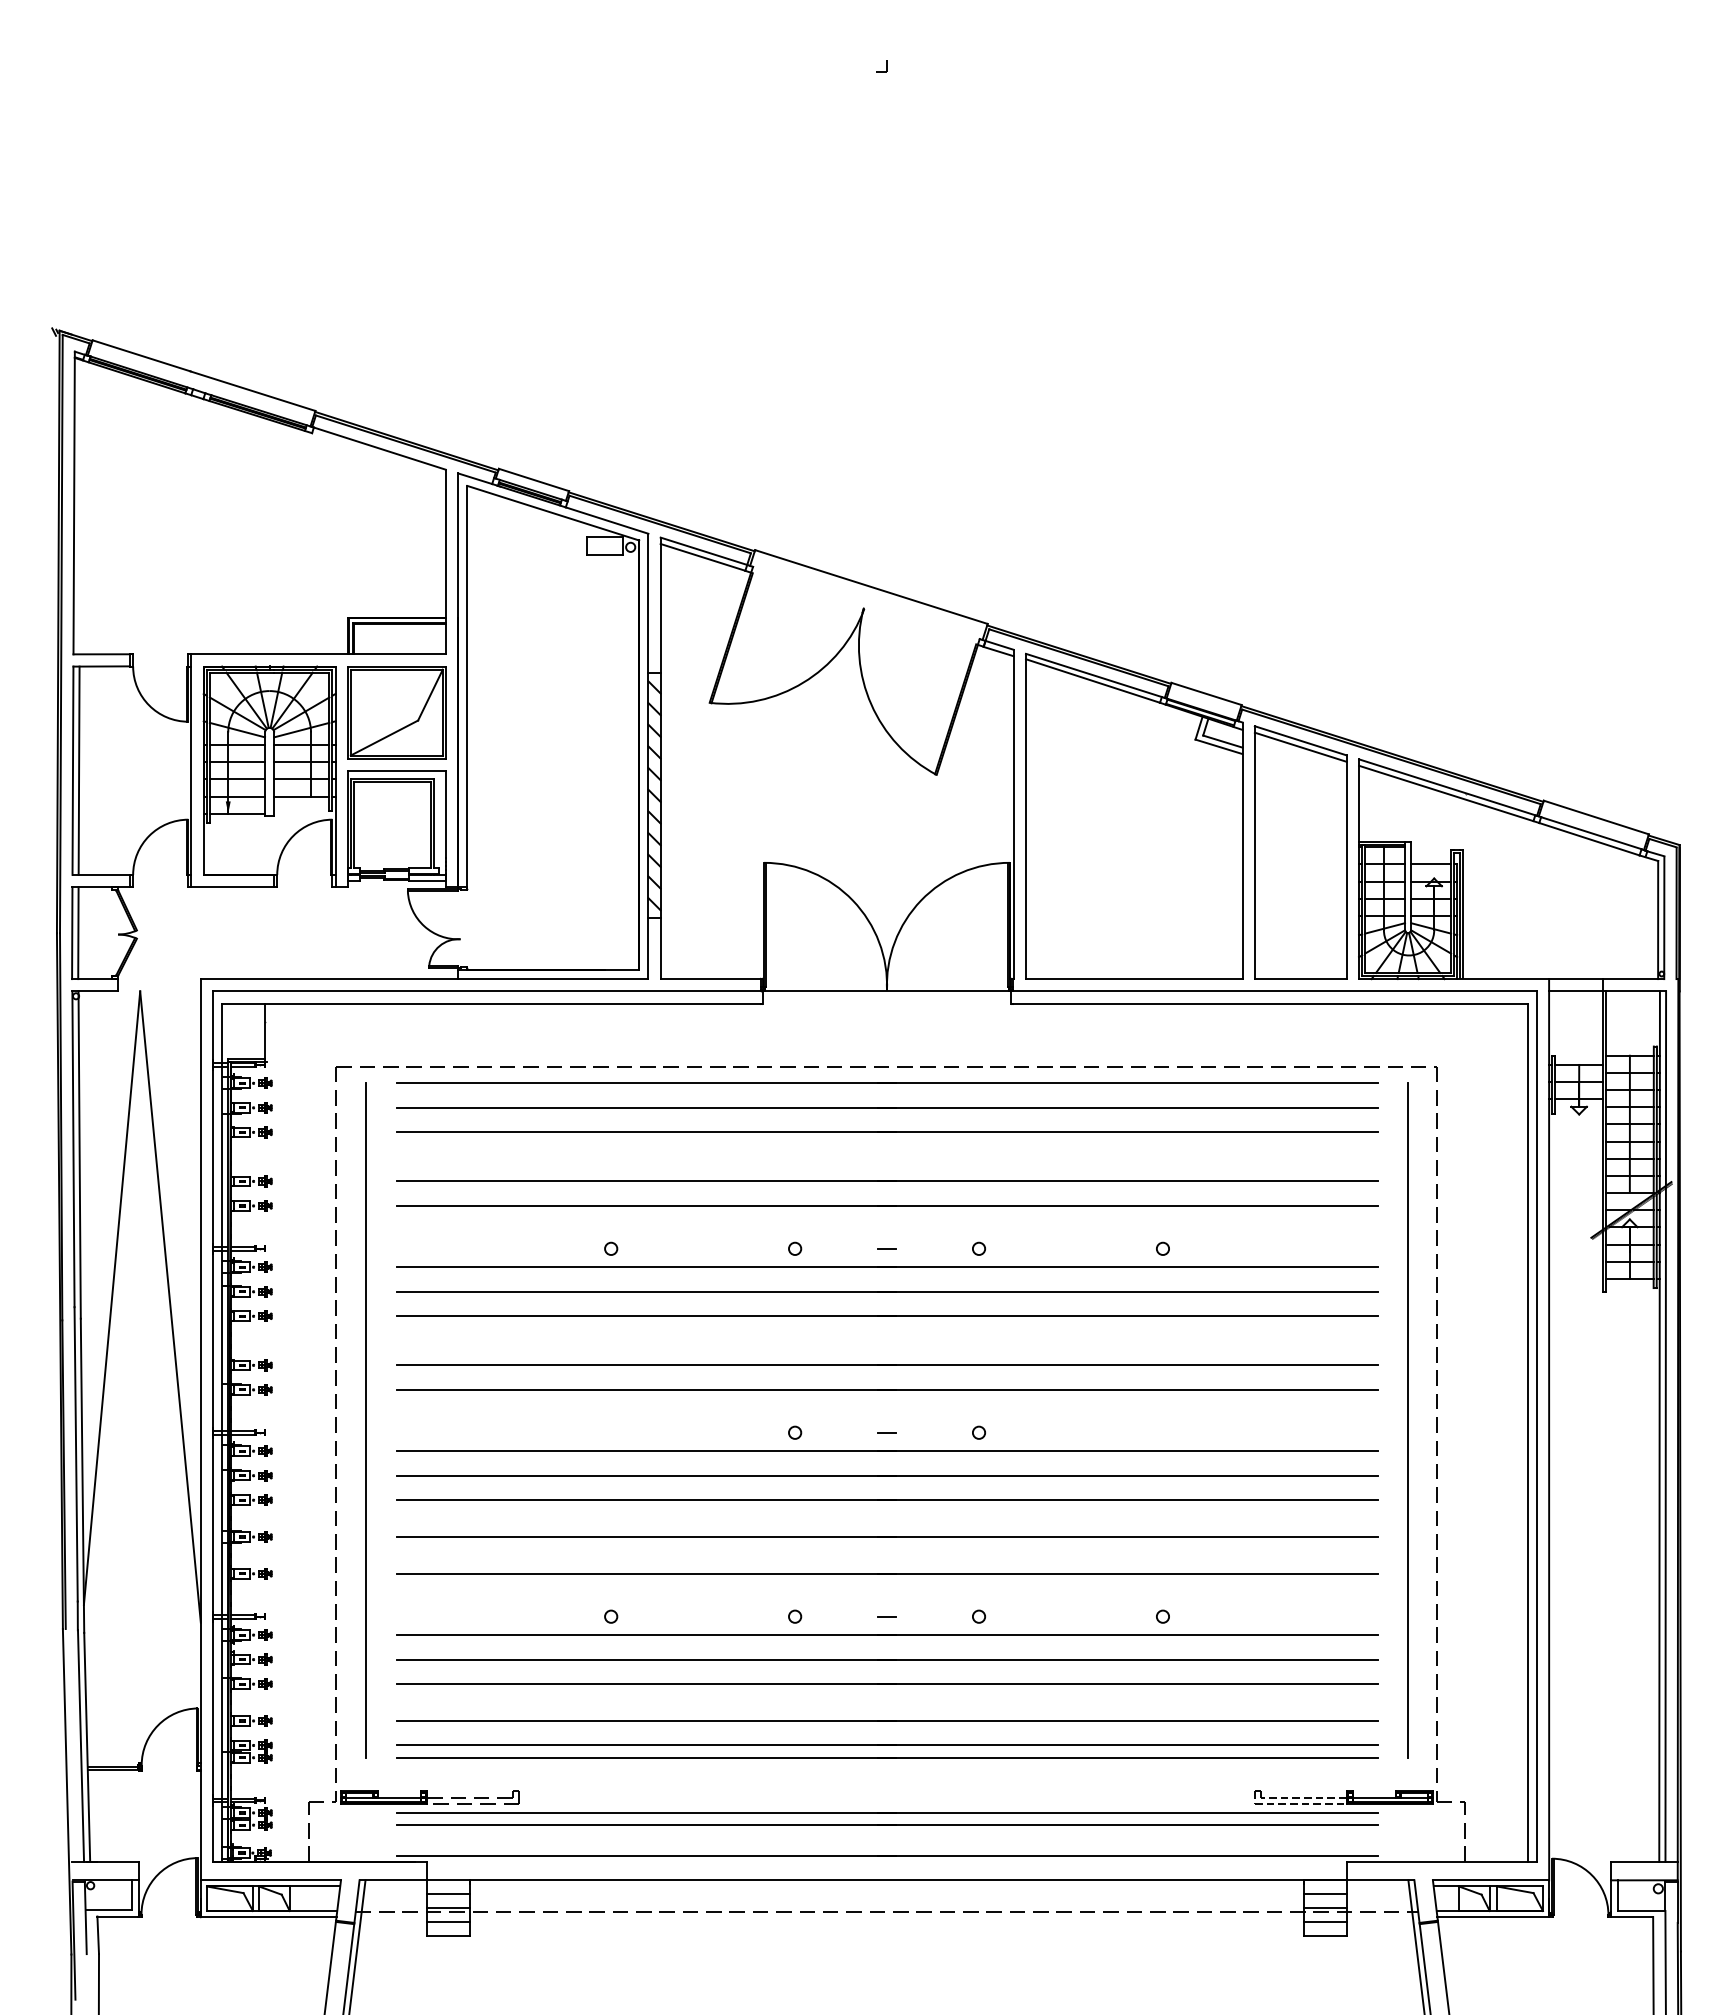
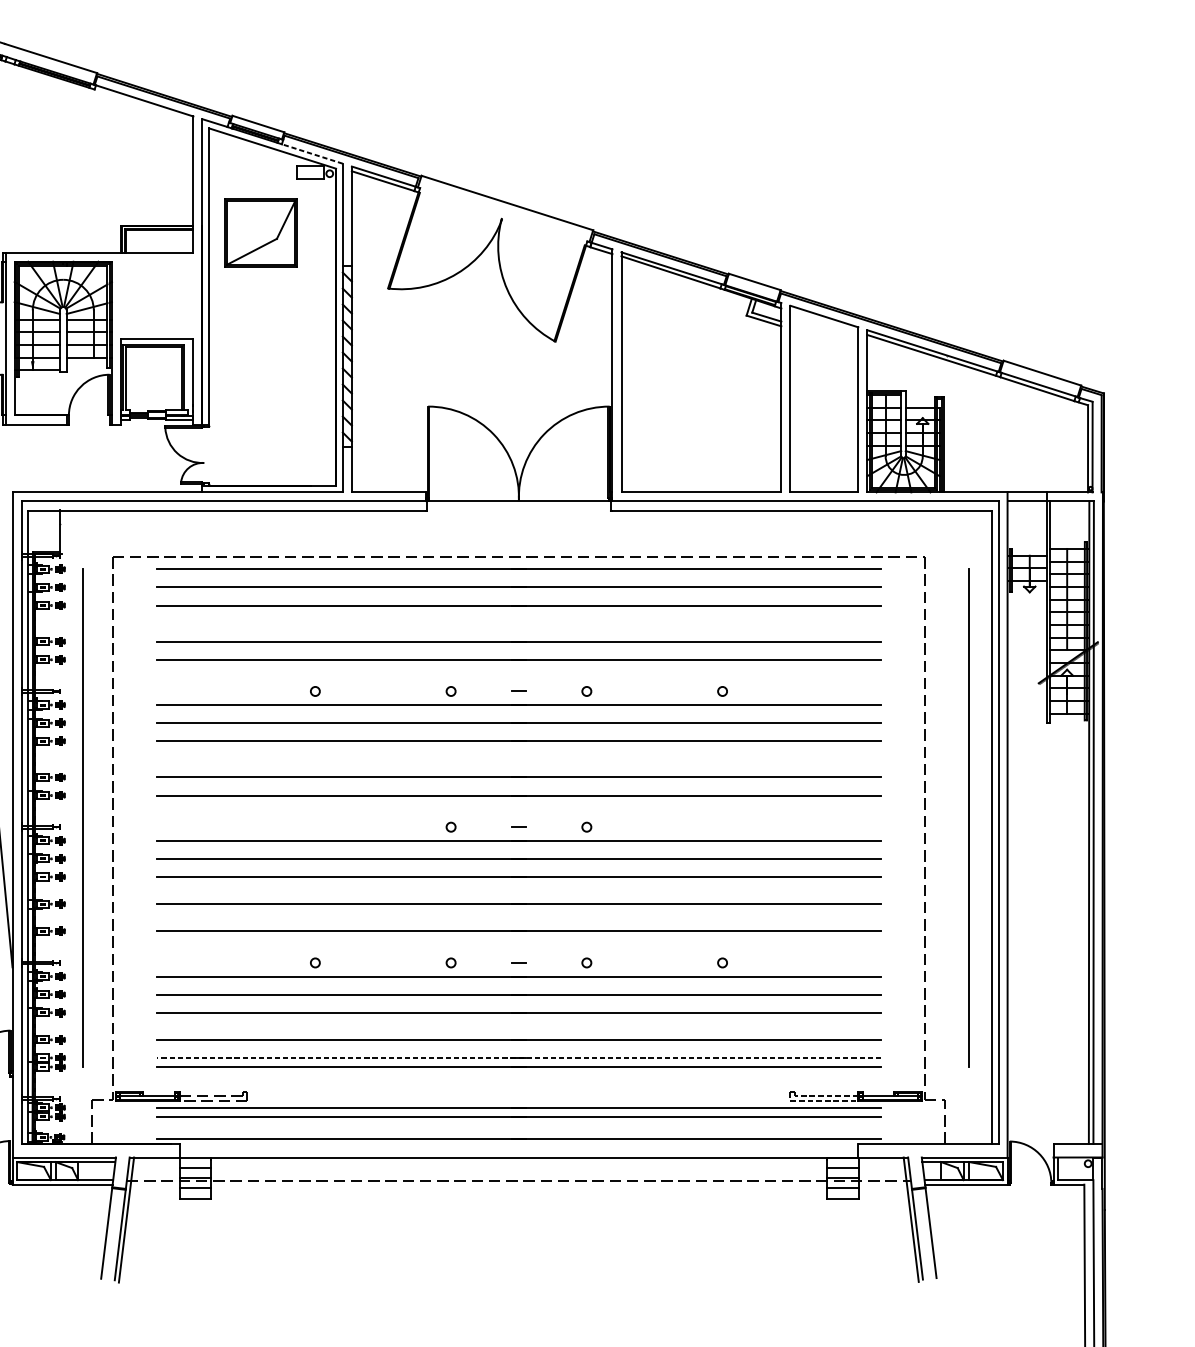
line: (606, 520) -> (311, 153), solid -> dashed
part: (396, 712) -> (260, 232), moved
line: (1300, 746) -> (824, 320), removed
line: (365, 1420) -> (82, 818), moved
line: (1407, 1420) -> (968, 818), moved
line: (886, 1745) -> (518, 1057), solid -> dashed

